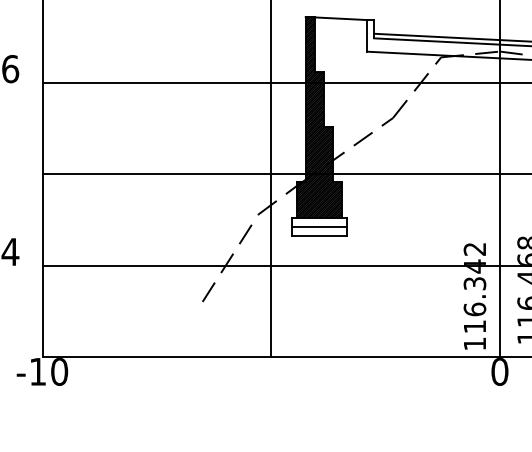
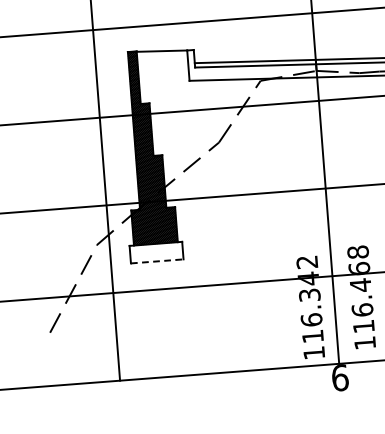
line: (319, 227) -> (156, 252), removed
line: (319, 236) -> (157, 261), solid -> dashed
text: (499, 371) -> (339, 377), 0 -> 6

